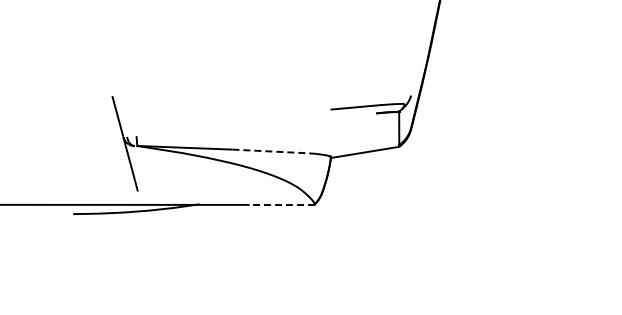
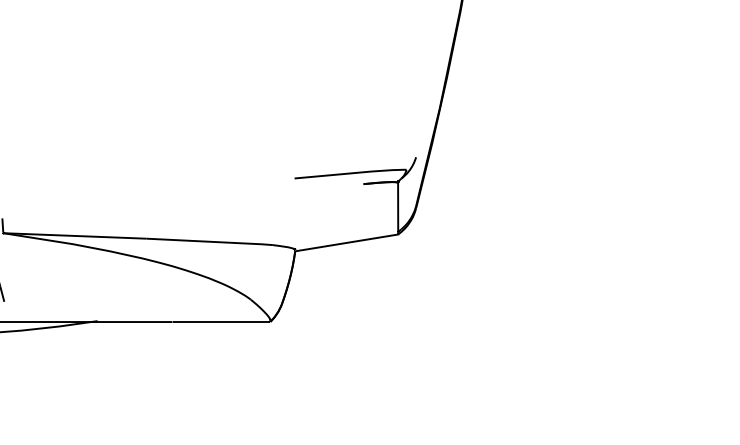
line: (275, 151) -> (211, 241), dashed -> solid
line: (281, 204) -> (220, 321), dashed -> solid

